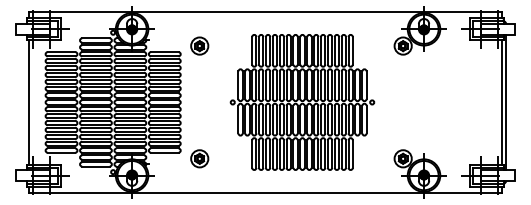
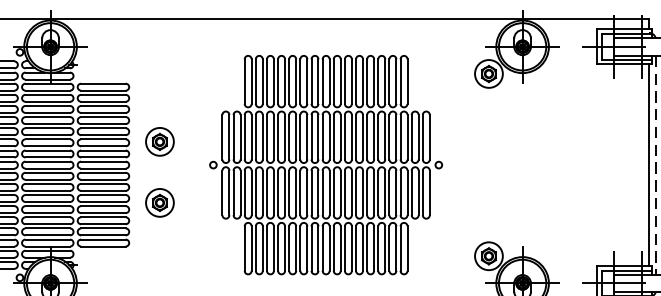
part: (199, 45) -> (159, 140), moved
line: (506, 102) -> (656, 165), solid -> dashed
part: (199, 158) -> (159, 202), moved

